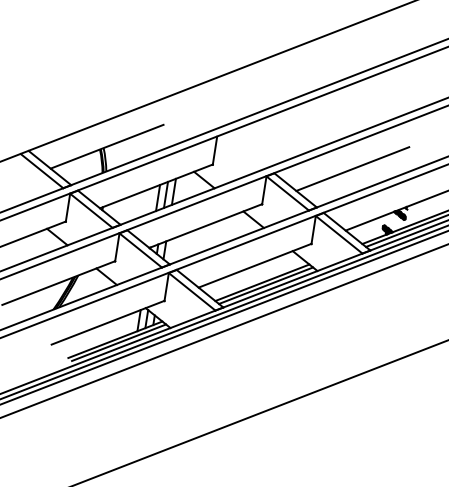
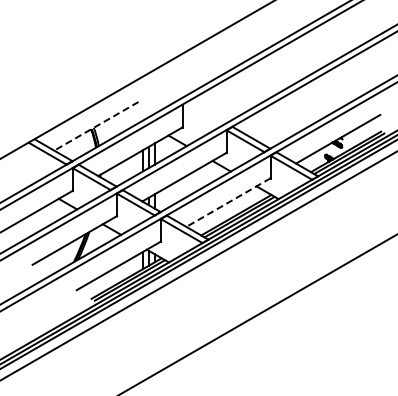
line: (107, 146) -> (96, 126), solid -> dashed
line: (353, 168) -> (294, 113), removed
line: (255, 265) -> (228, 202), solid -> dashed

